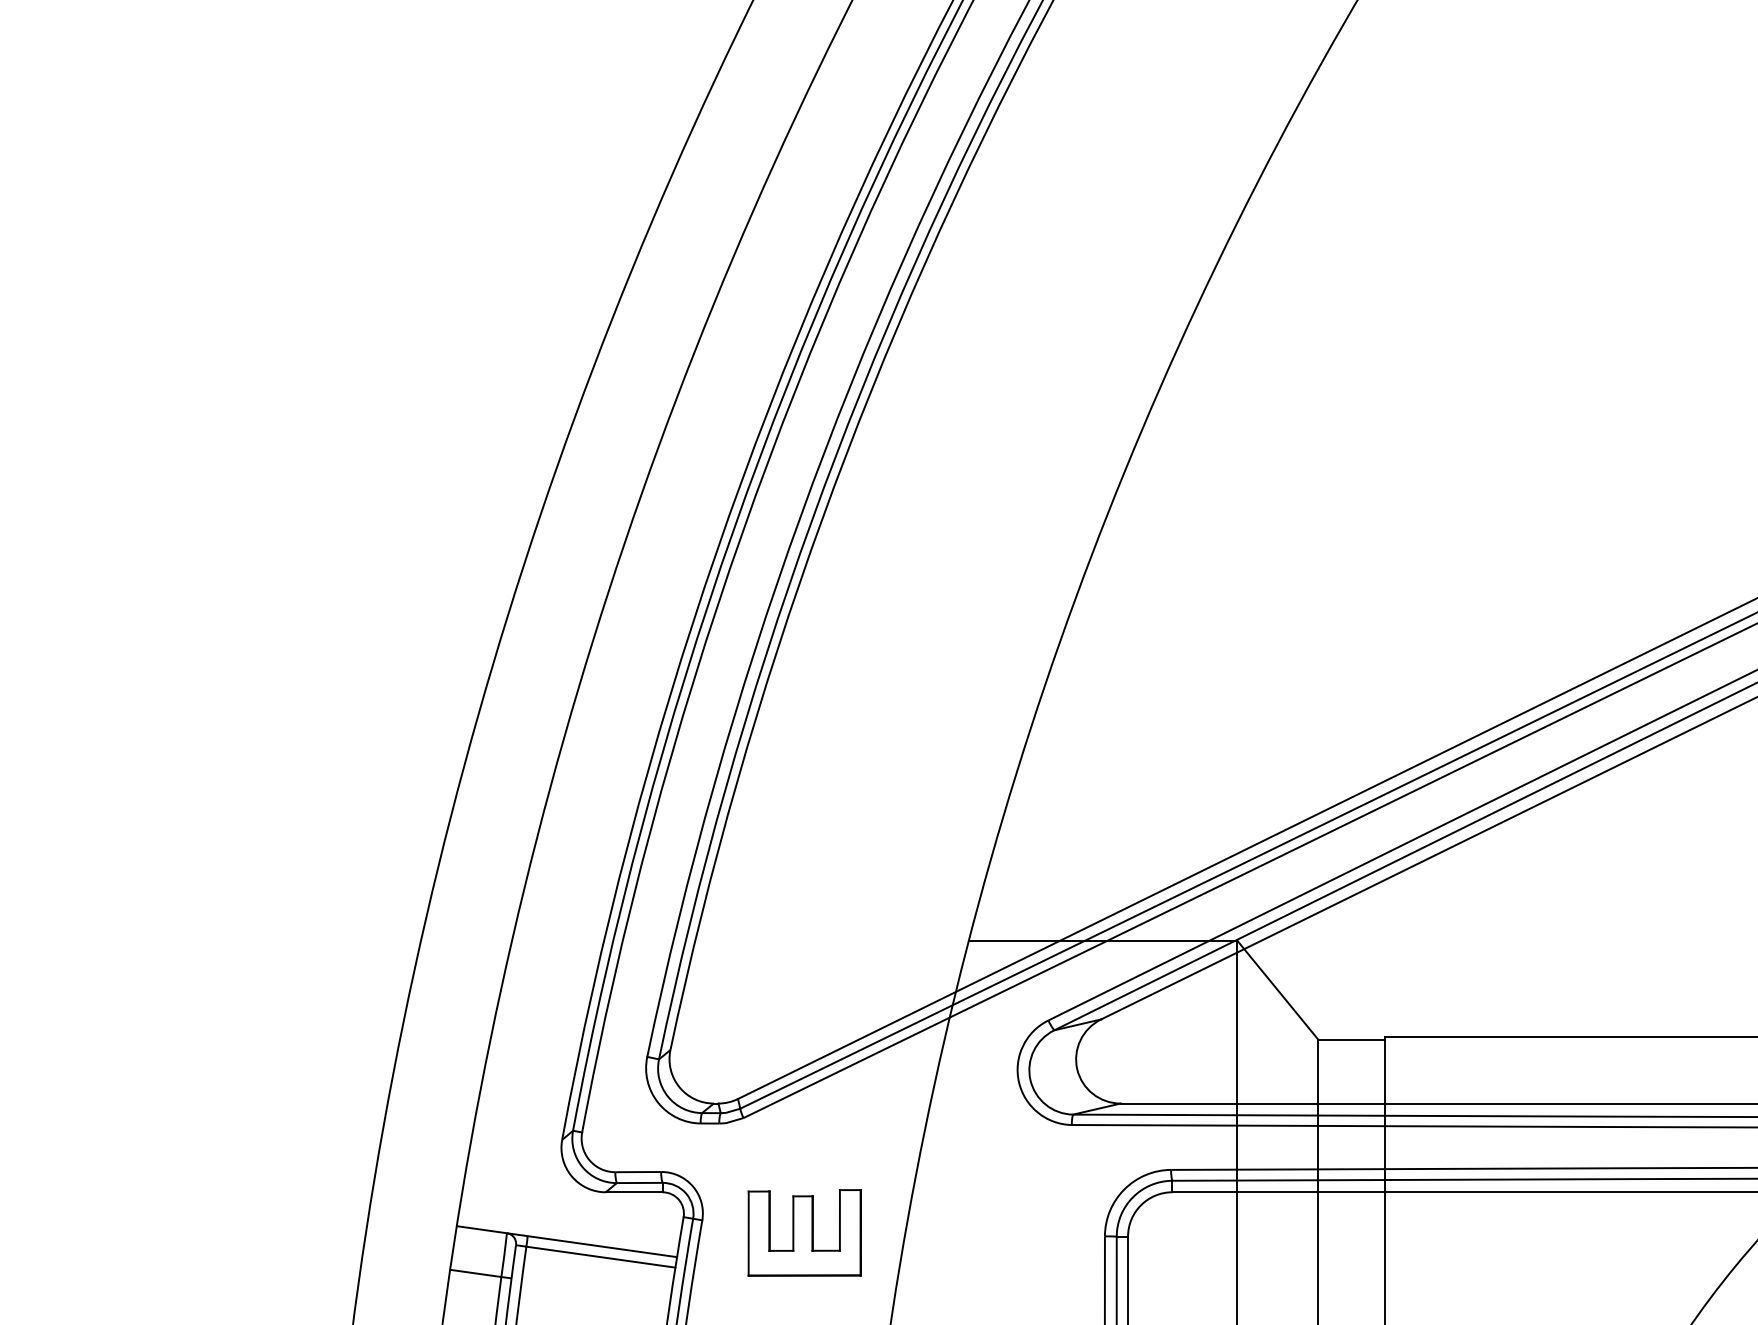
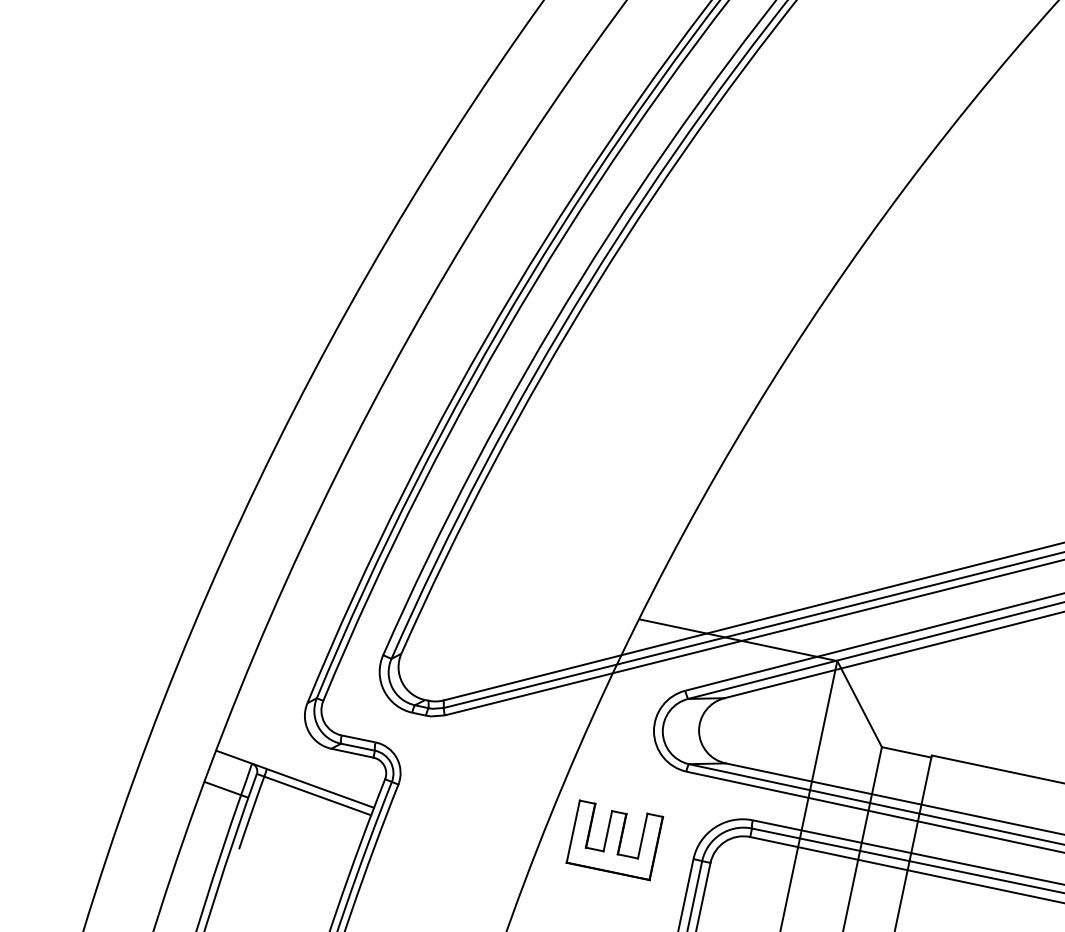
part: (804, 1232) -> (614, 839), moved

